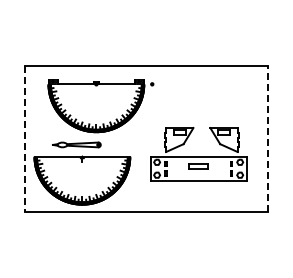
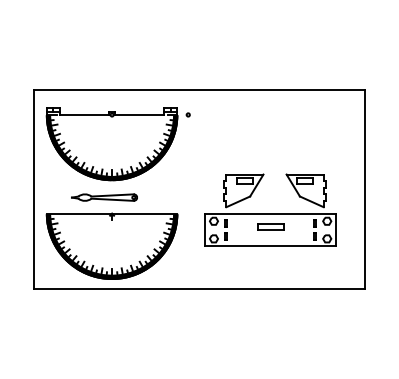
part: (100, 106) -> (117, 145), moved
line: (24, 139) -> (33, 190), dashed -> solid
line: (268, 139) -> (365, 190), dashed -> solid

